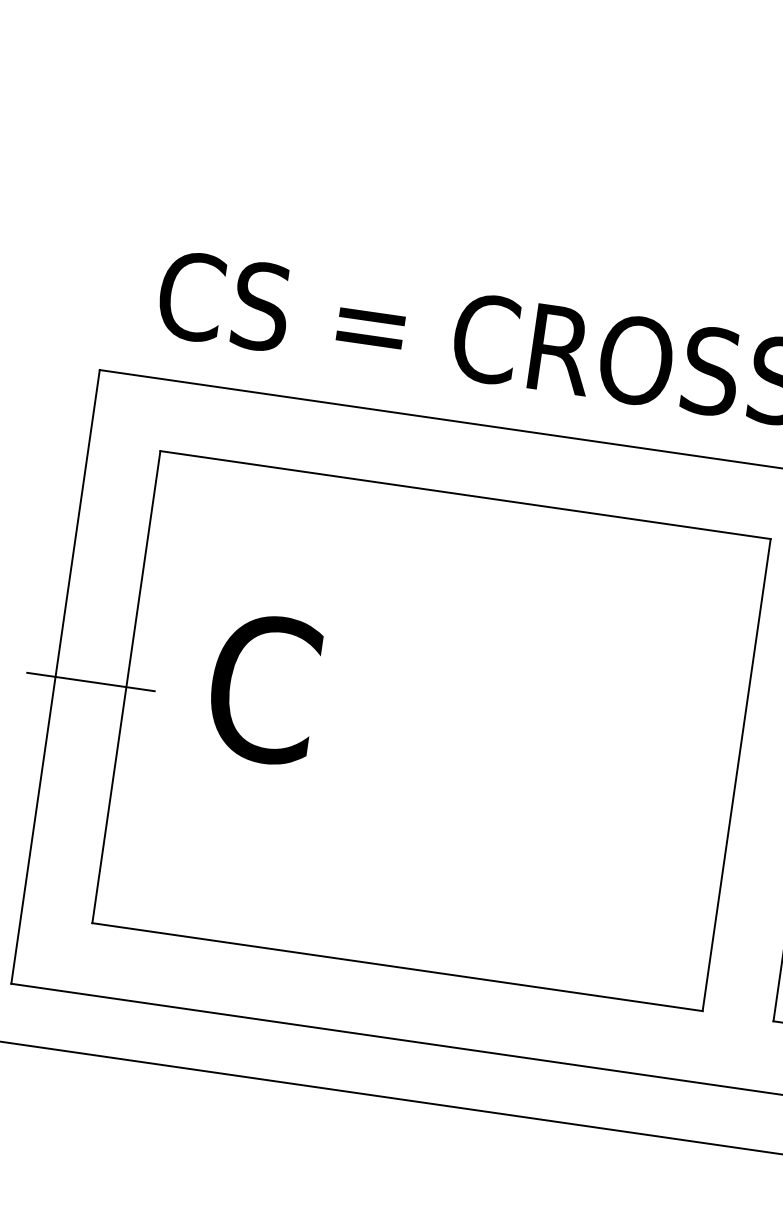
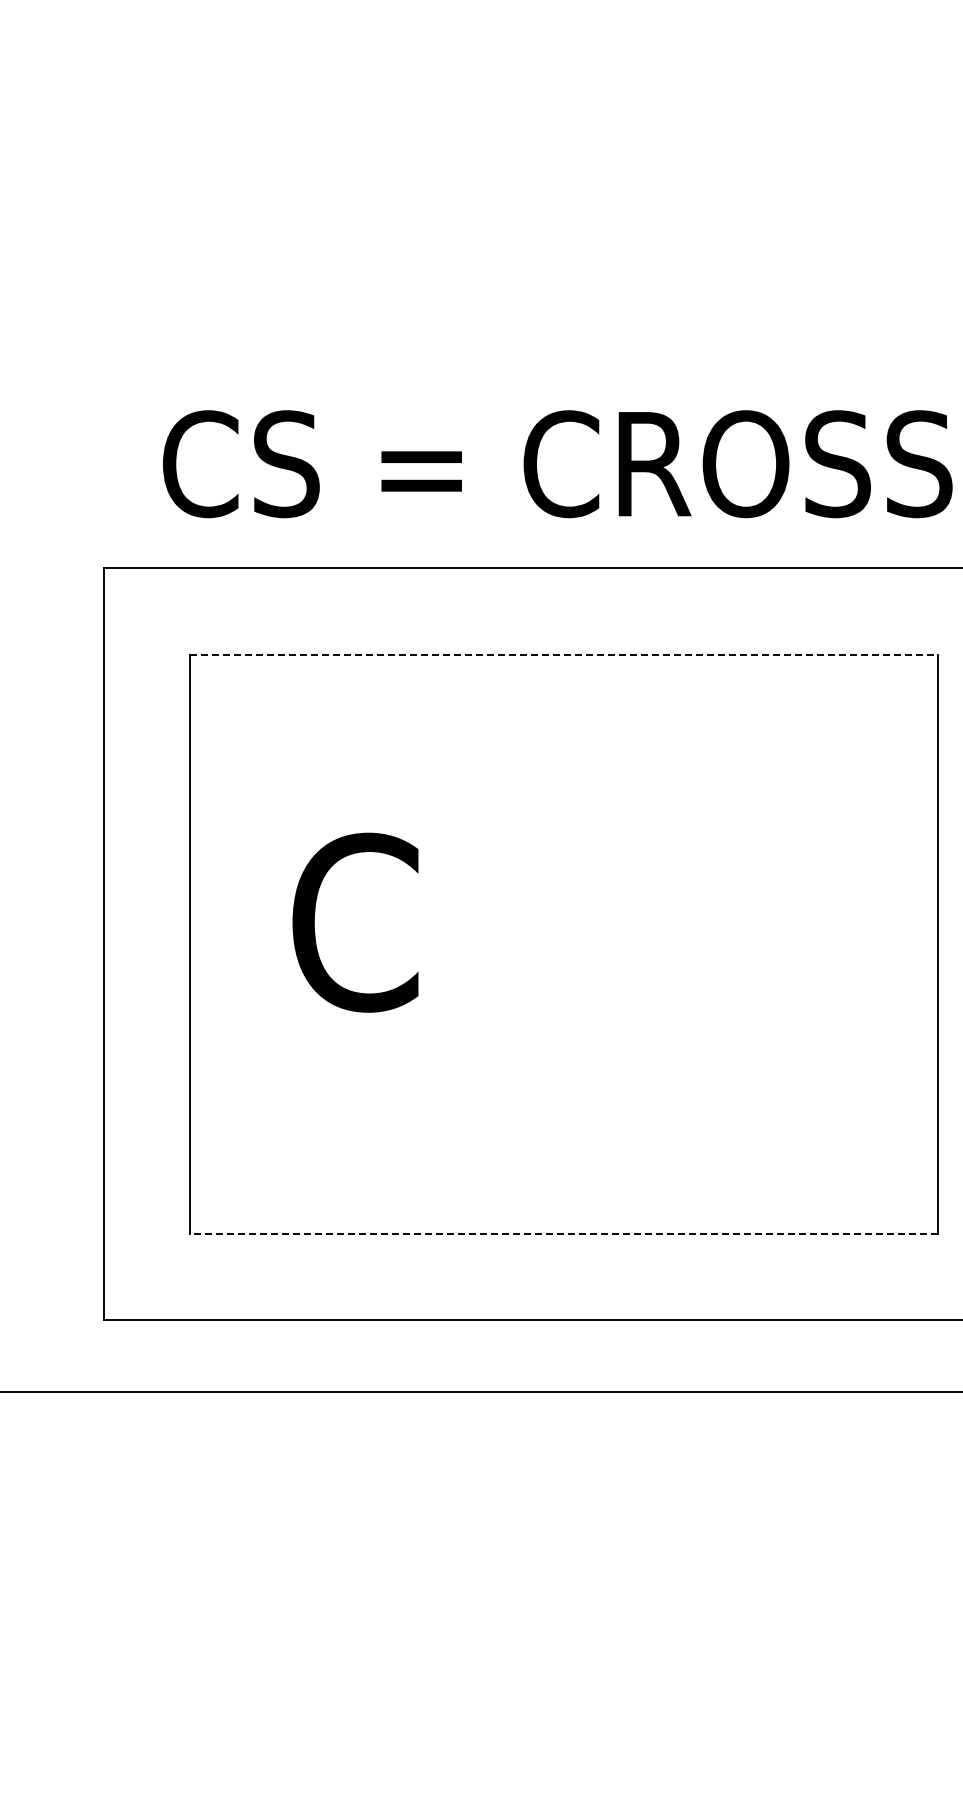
line: (465, 495) -> (564, 655), solid -> dashed
line: (90, 682) -> (146, 944), removed
line: (397, 967) -> (564, 1233), solid -> dashed

